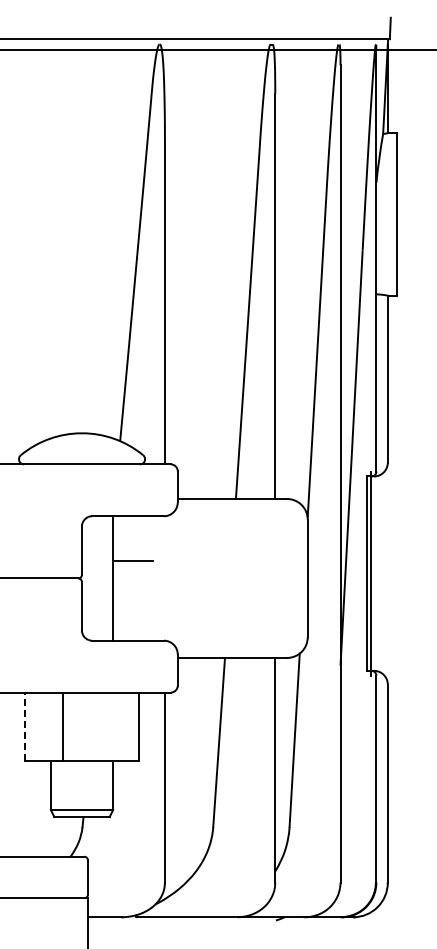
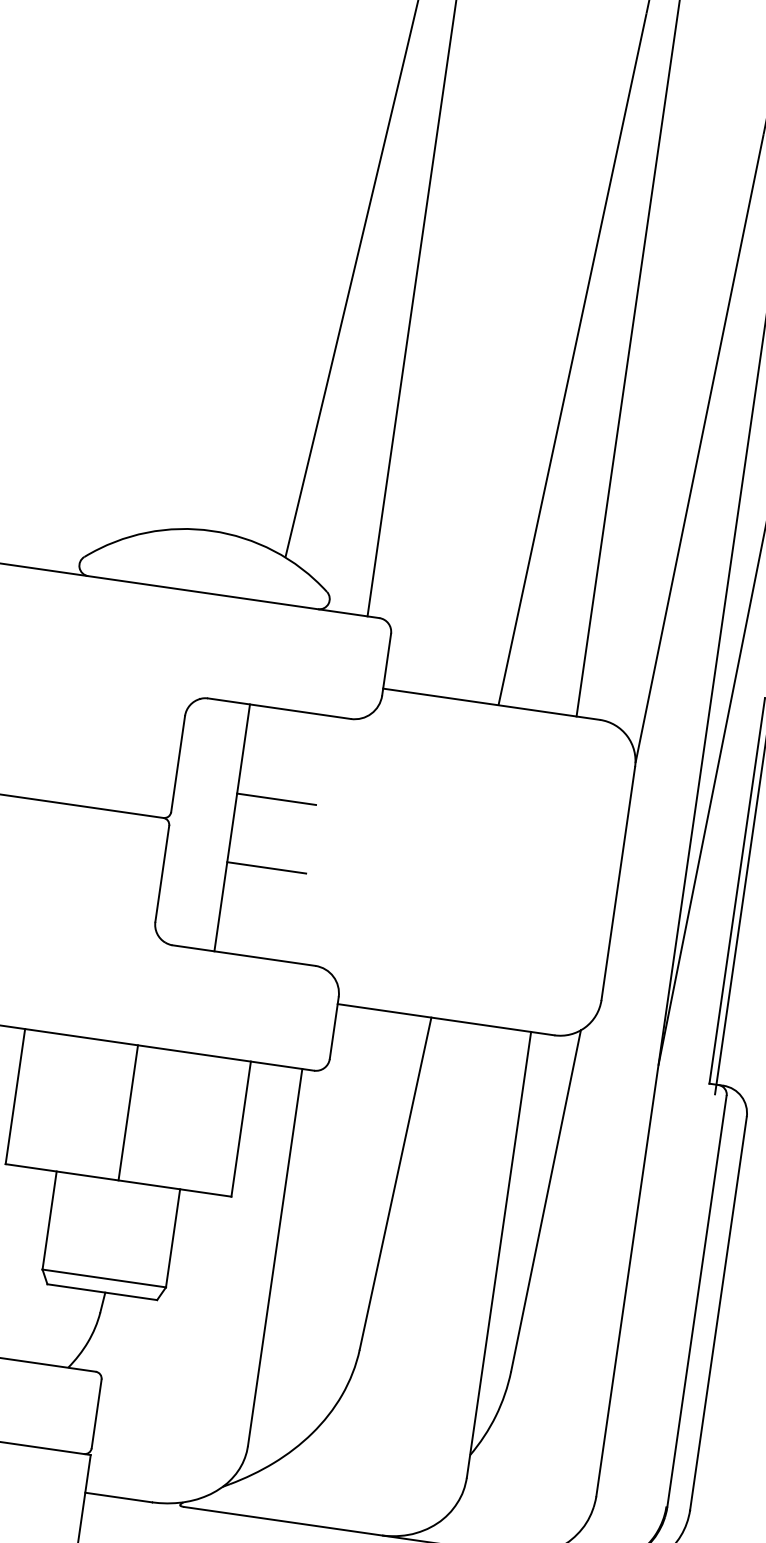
line: (132, 595) -> (265, 867), added
line: (25, 726) -> (16, 1096), dashed -> solid
line: (63, 726) -> (129, 1112), moved

